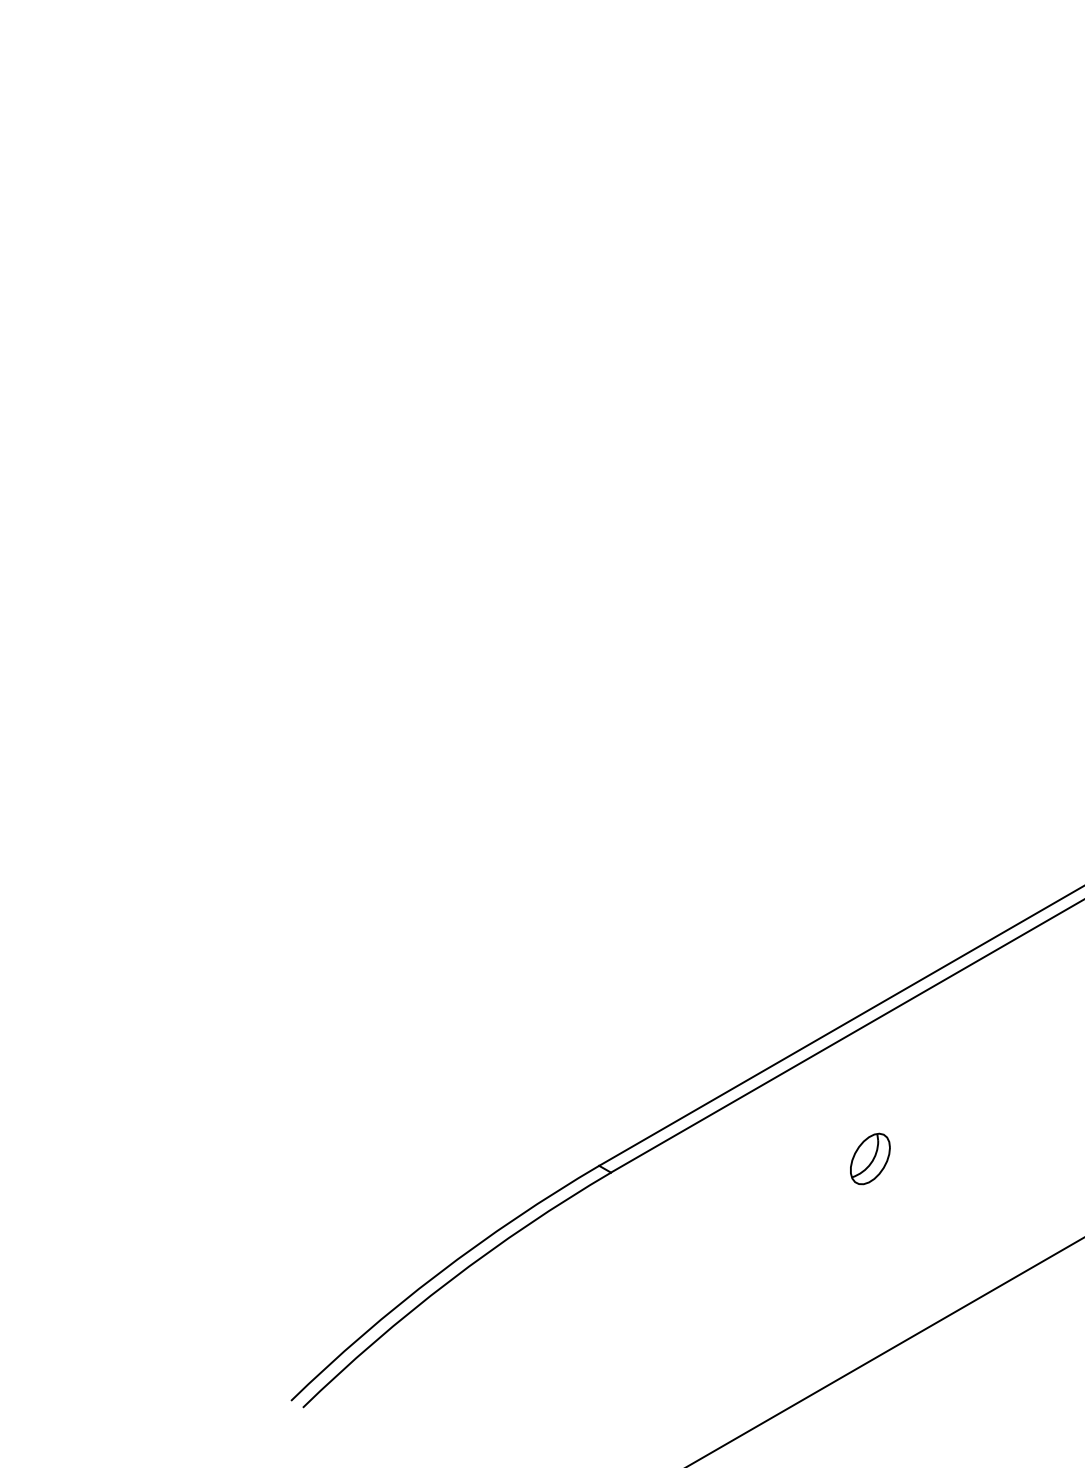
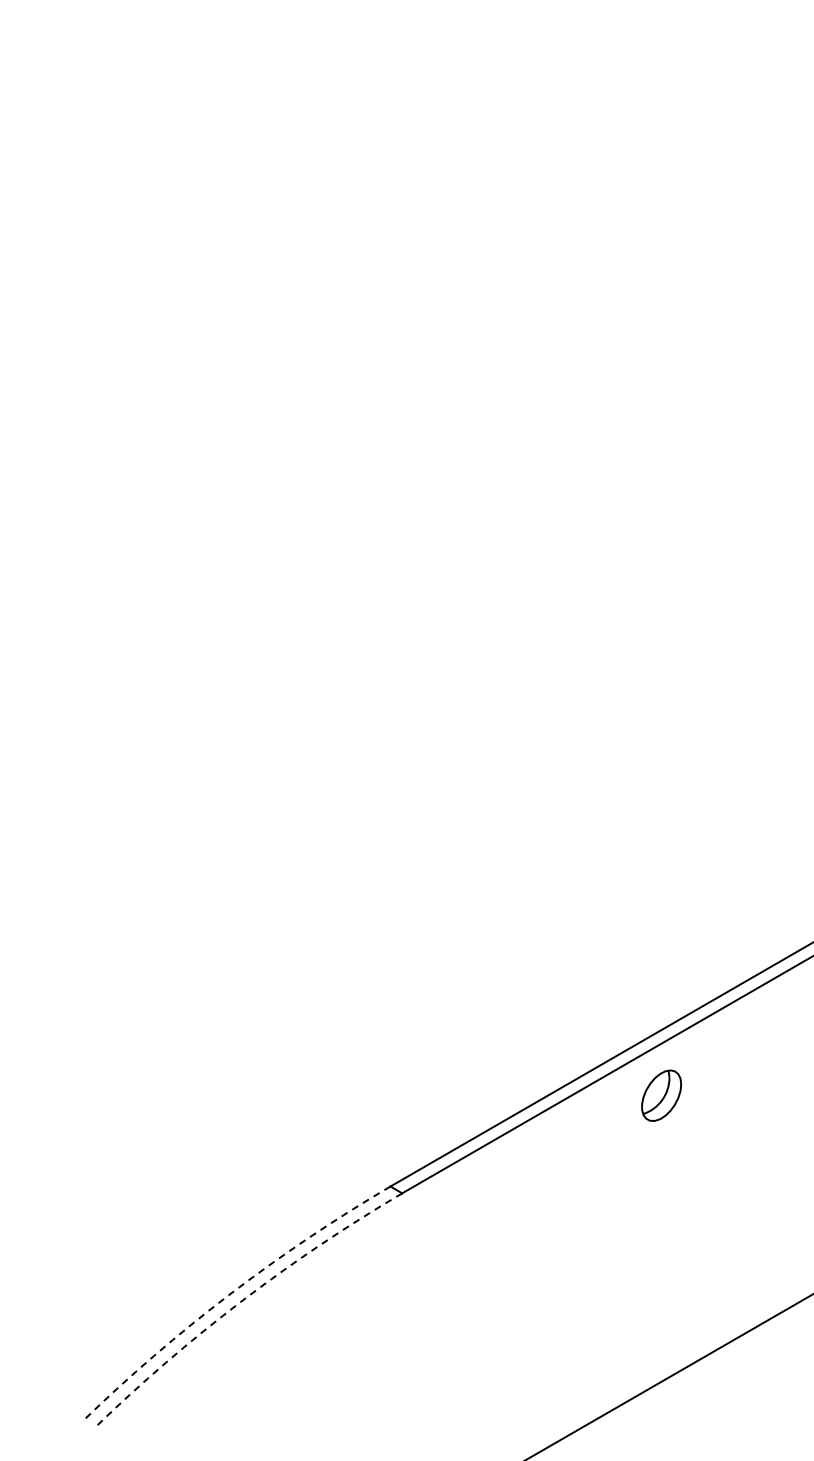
part: (870, 1158) -> (661, 1095), moved
arc: (438, 1274) -> (229, 1295), solid -> dashed
arc: (449, 1280) -> (240, 1301), solid -> dashed

